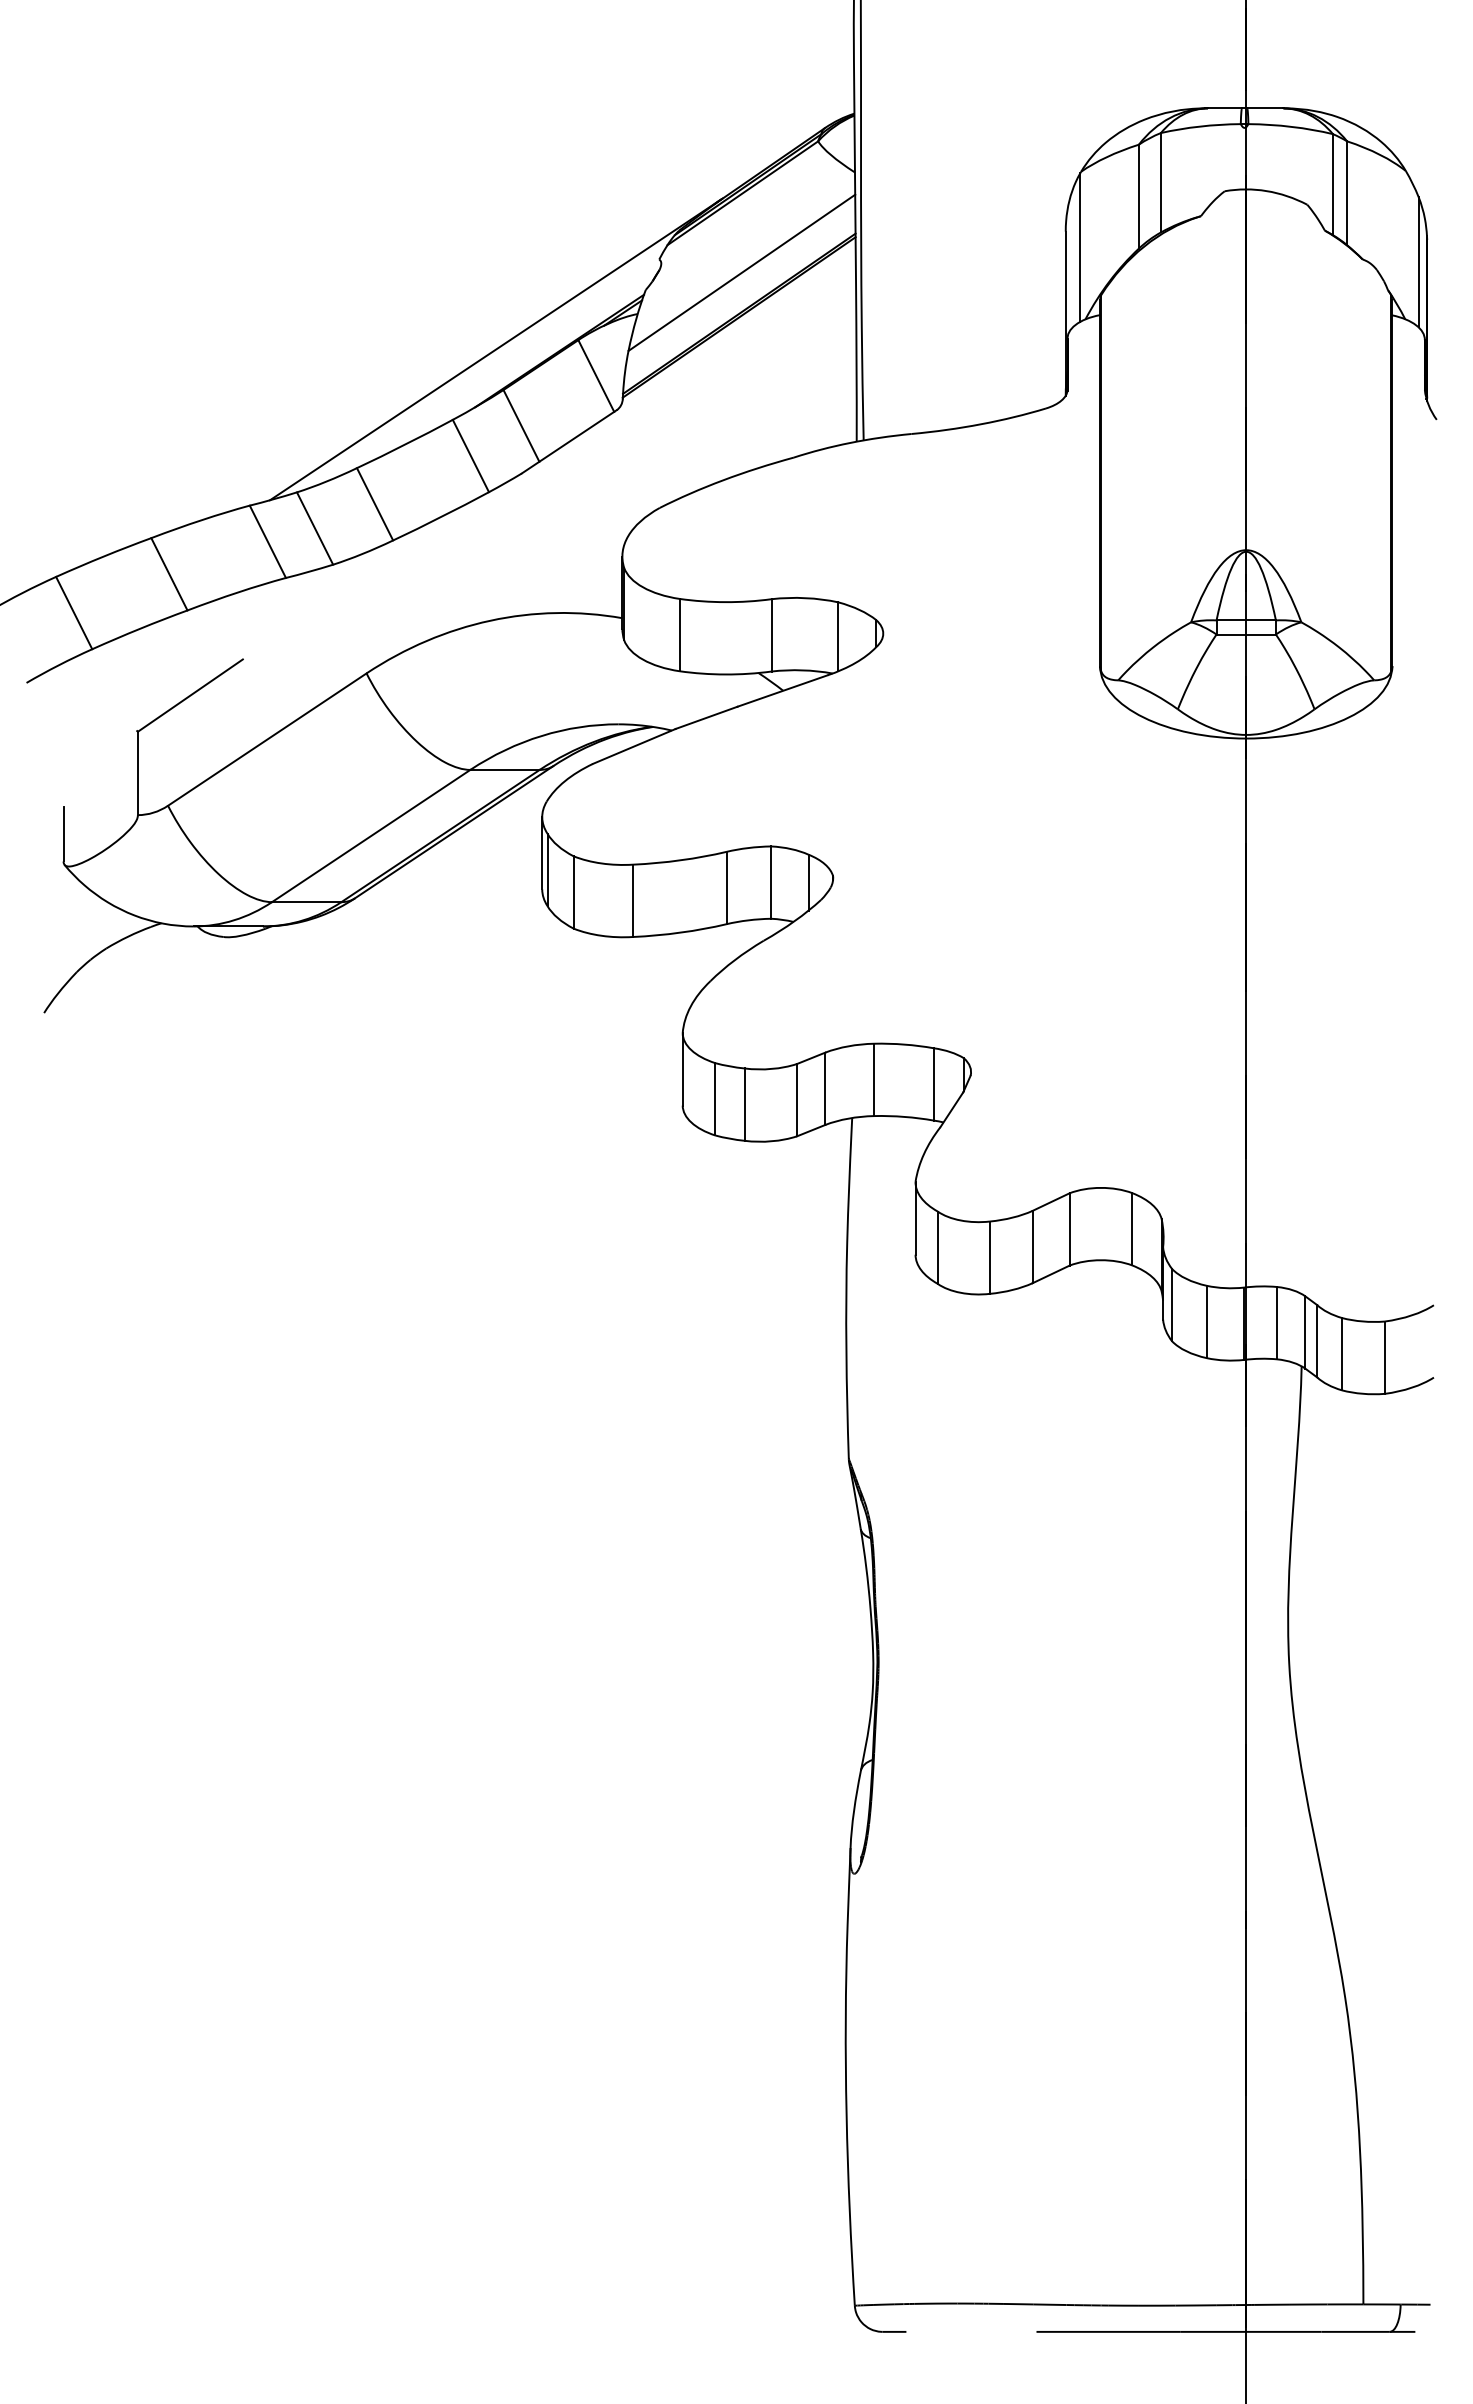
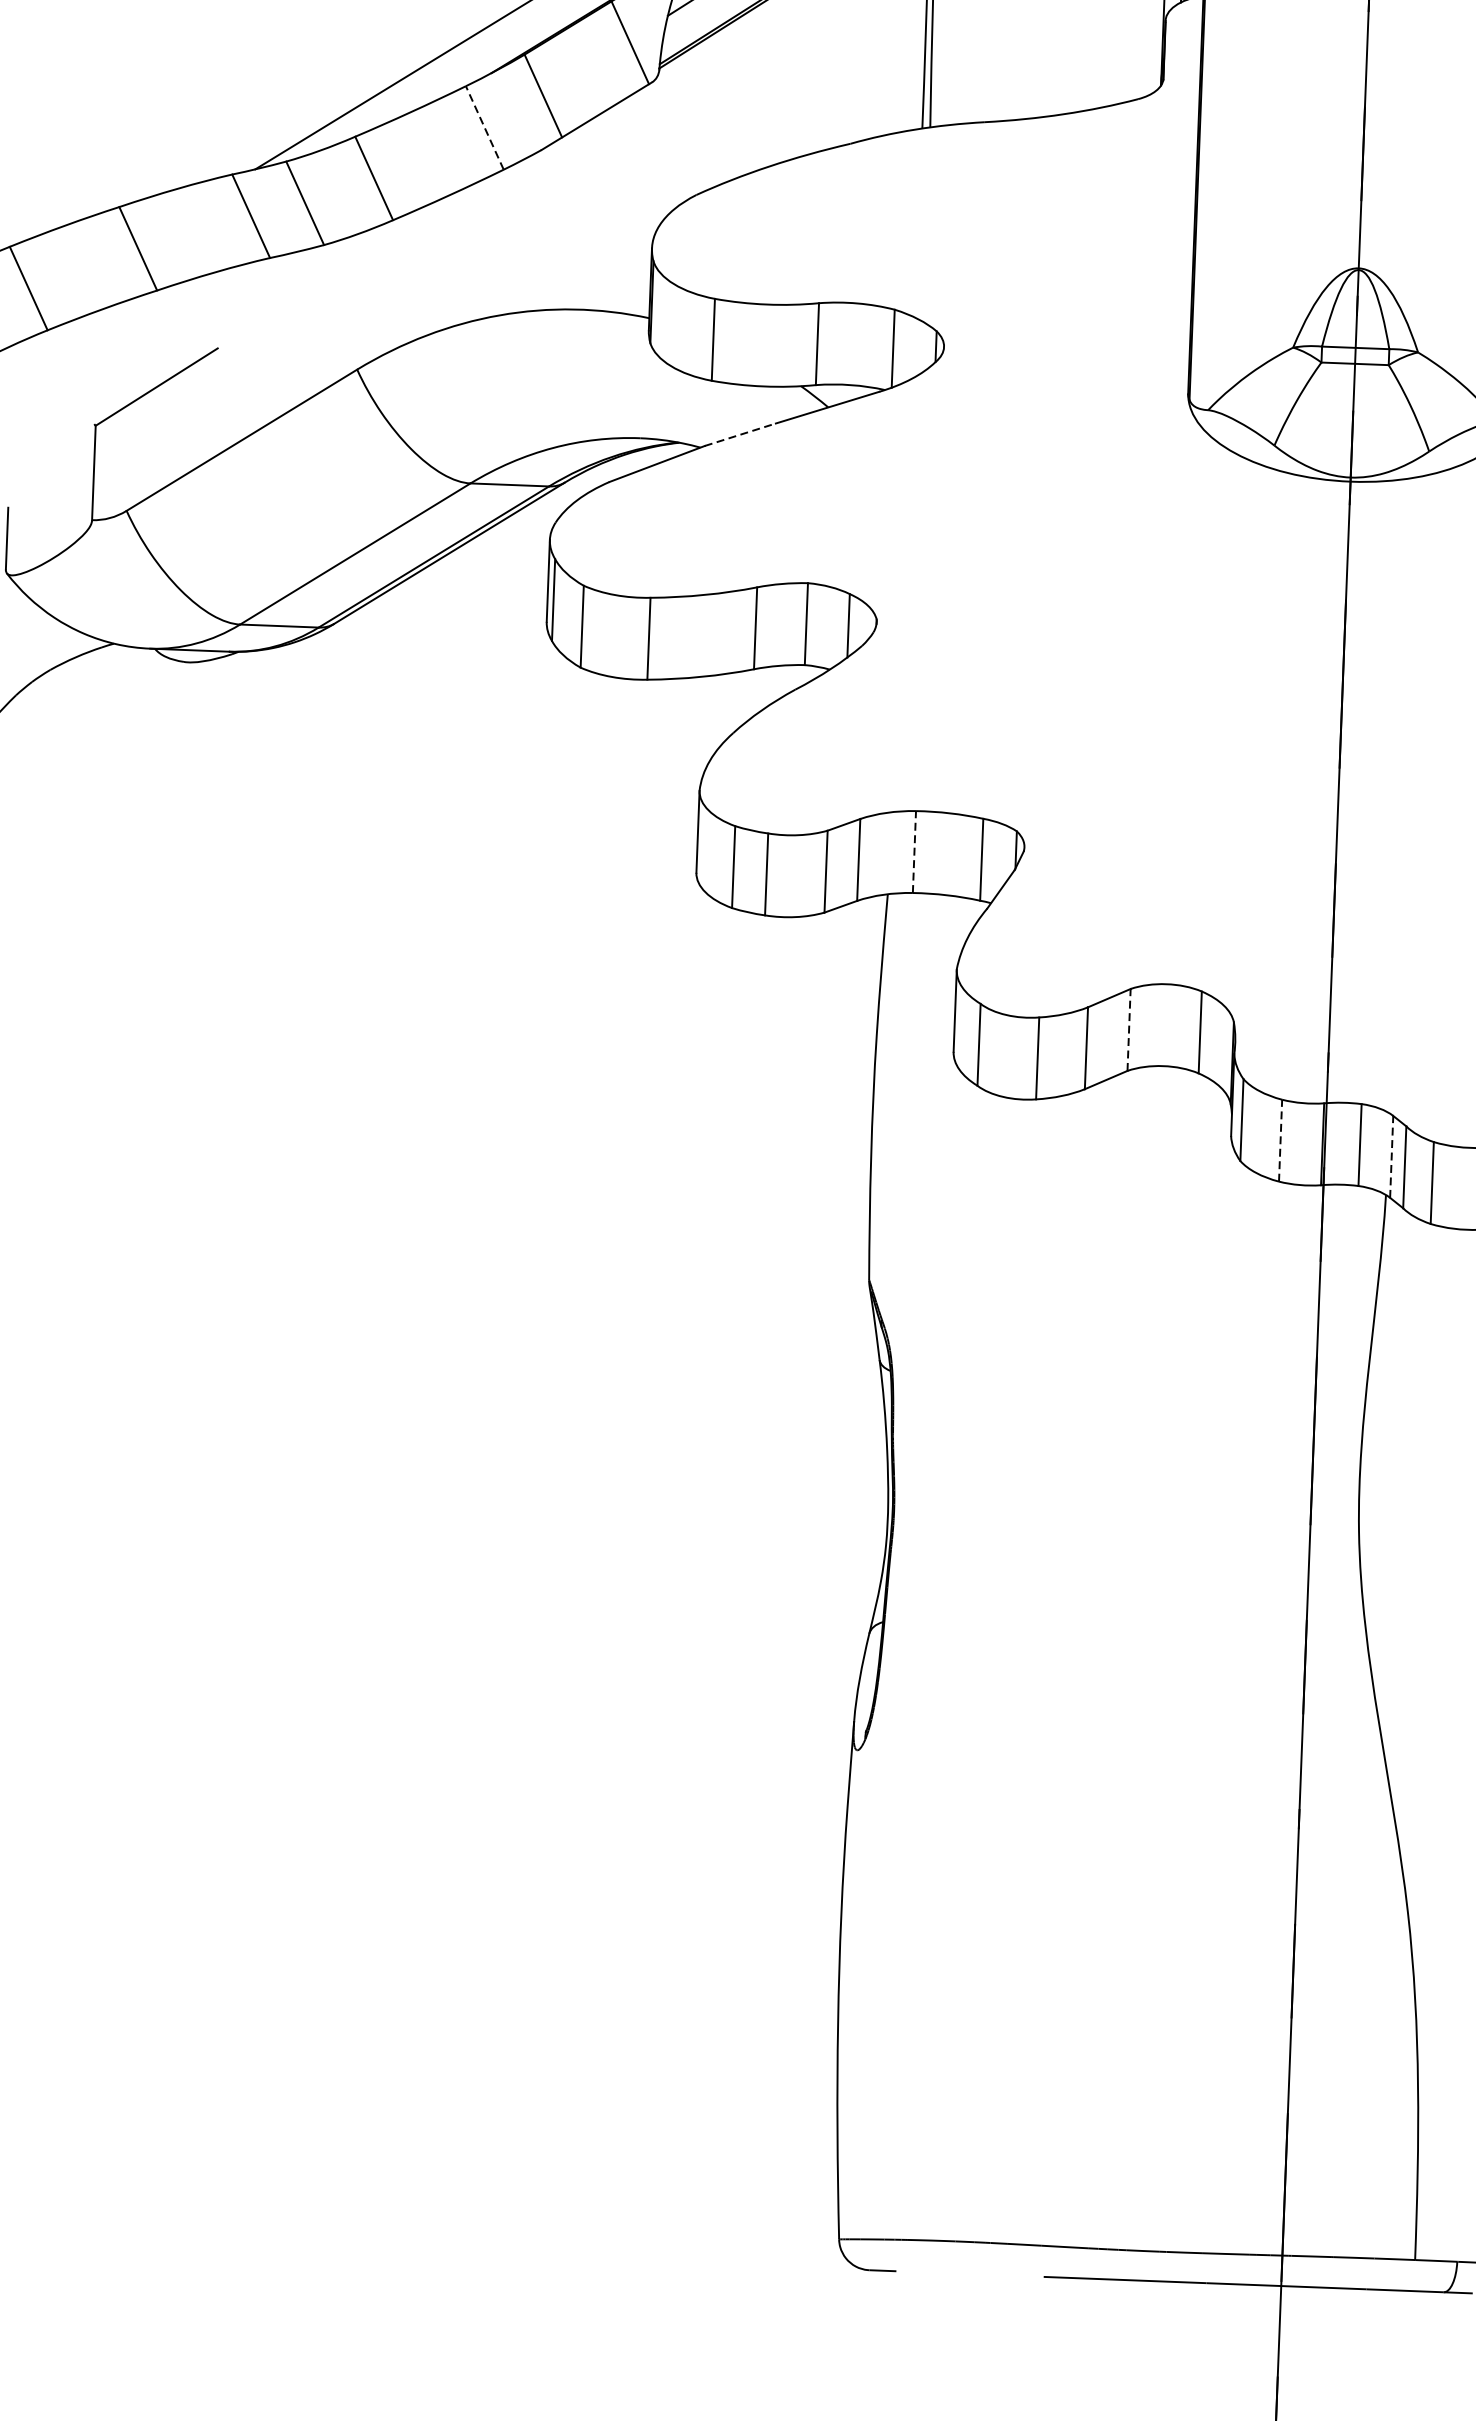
line: (470, 455) -> (484, 127), solid -> dashed
line: (706, 717) -> (740, 434), solid -> dashed
line: (874, 1079) -> (914, 851), solid -> dashed
line: (1069, 1229) -> (1129, 1029), solid -> dashed
line: (1206, 1321) -> (1280, 1140), solid -> dashed
line: (1305, 1332) -> (1391, 1156), solid -> dashed

